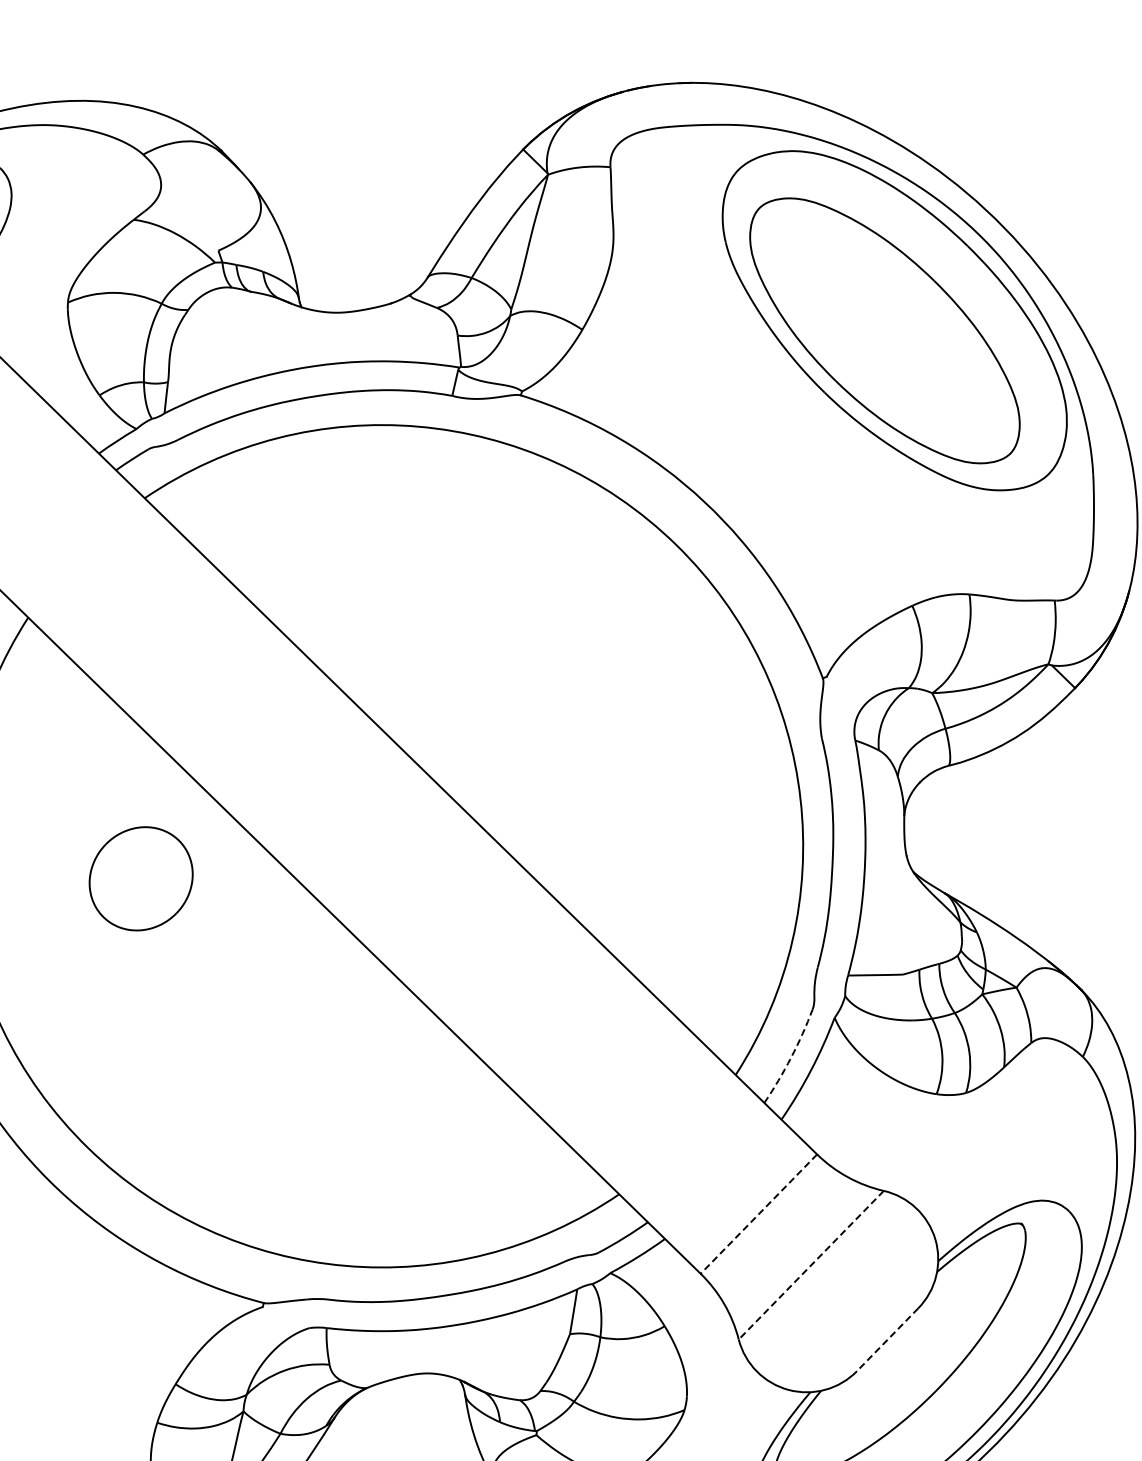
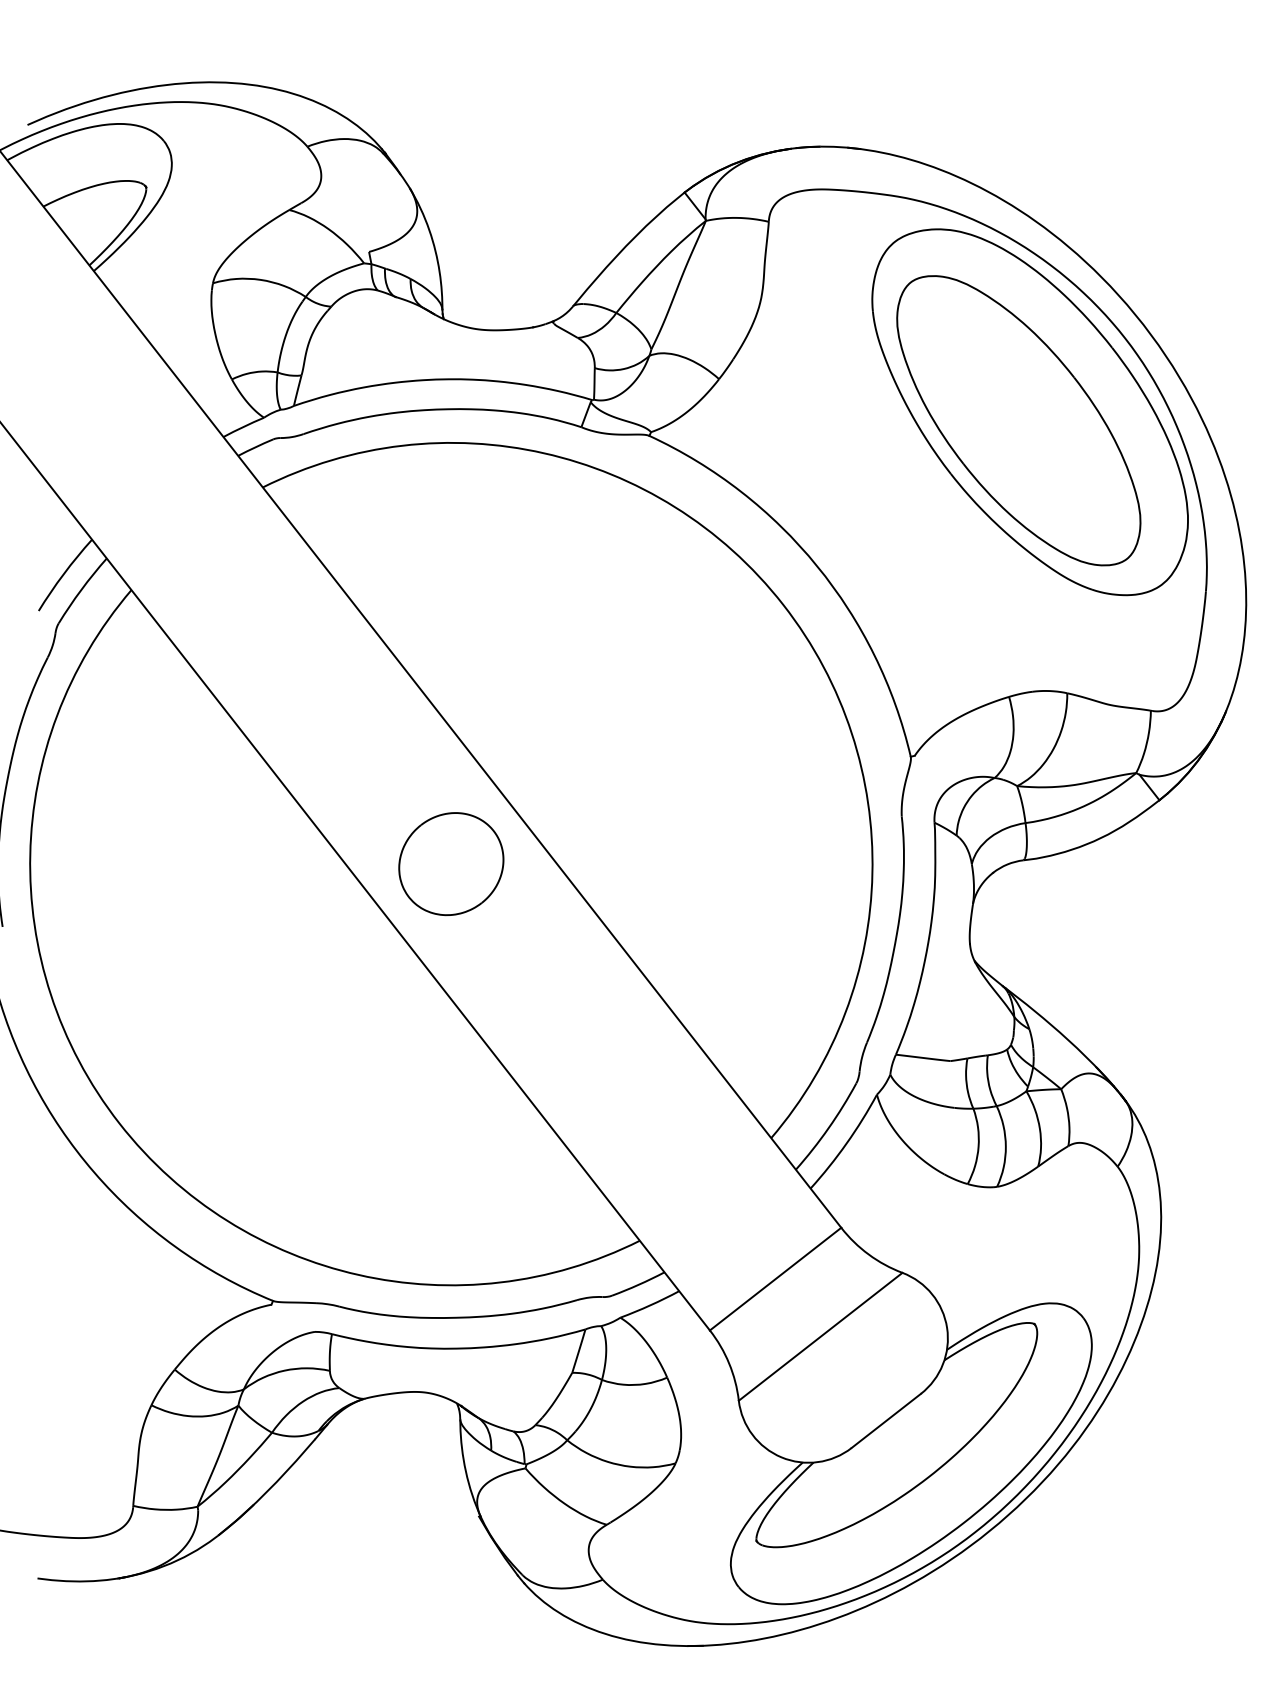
part: (141, 879) -> (451, 864), moved
arc: (791, 1057) -> (828, 1128), dashed -> solid
line: (758, 1214) -> (775, 1279), dashed -> solid
line: (811, 1264) -> (820, 1336), dashed -> solid
line: (887, 1339) -> (886, 1420), dashed -> solid

